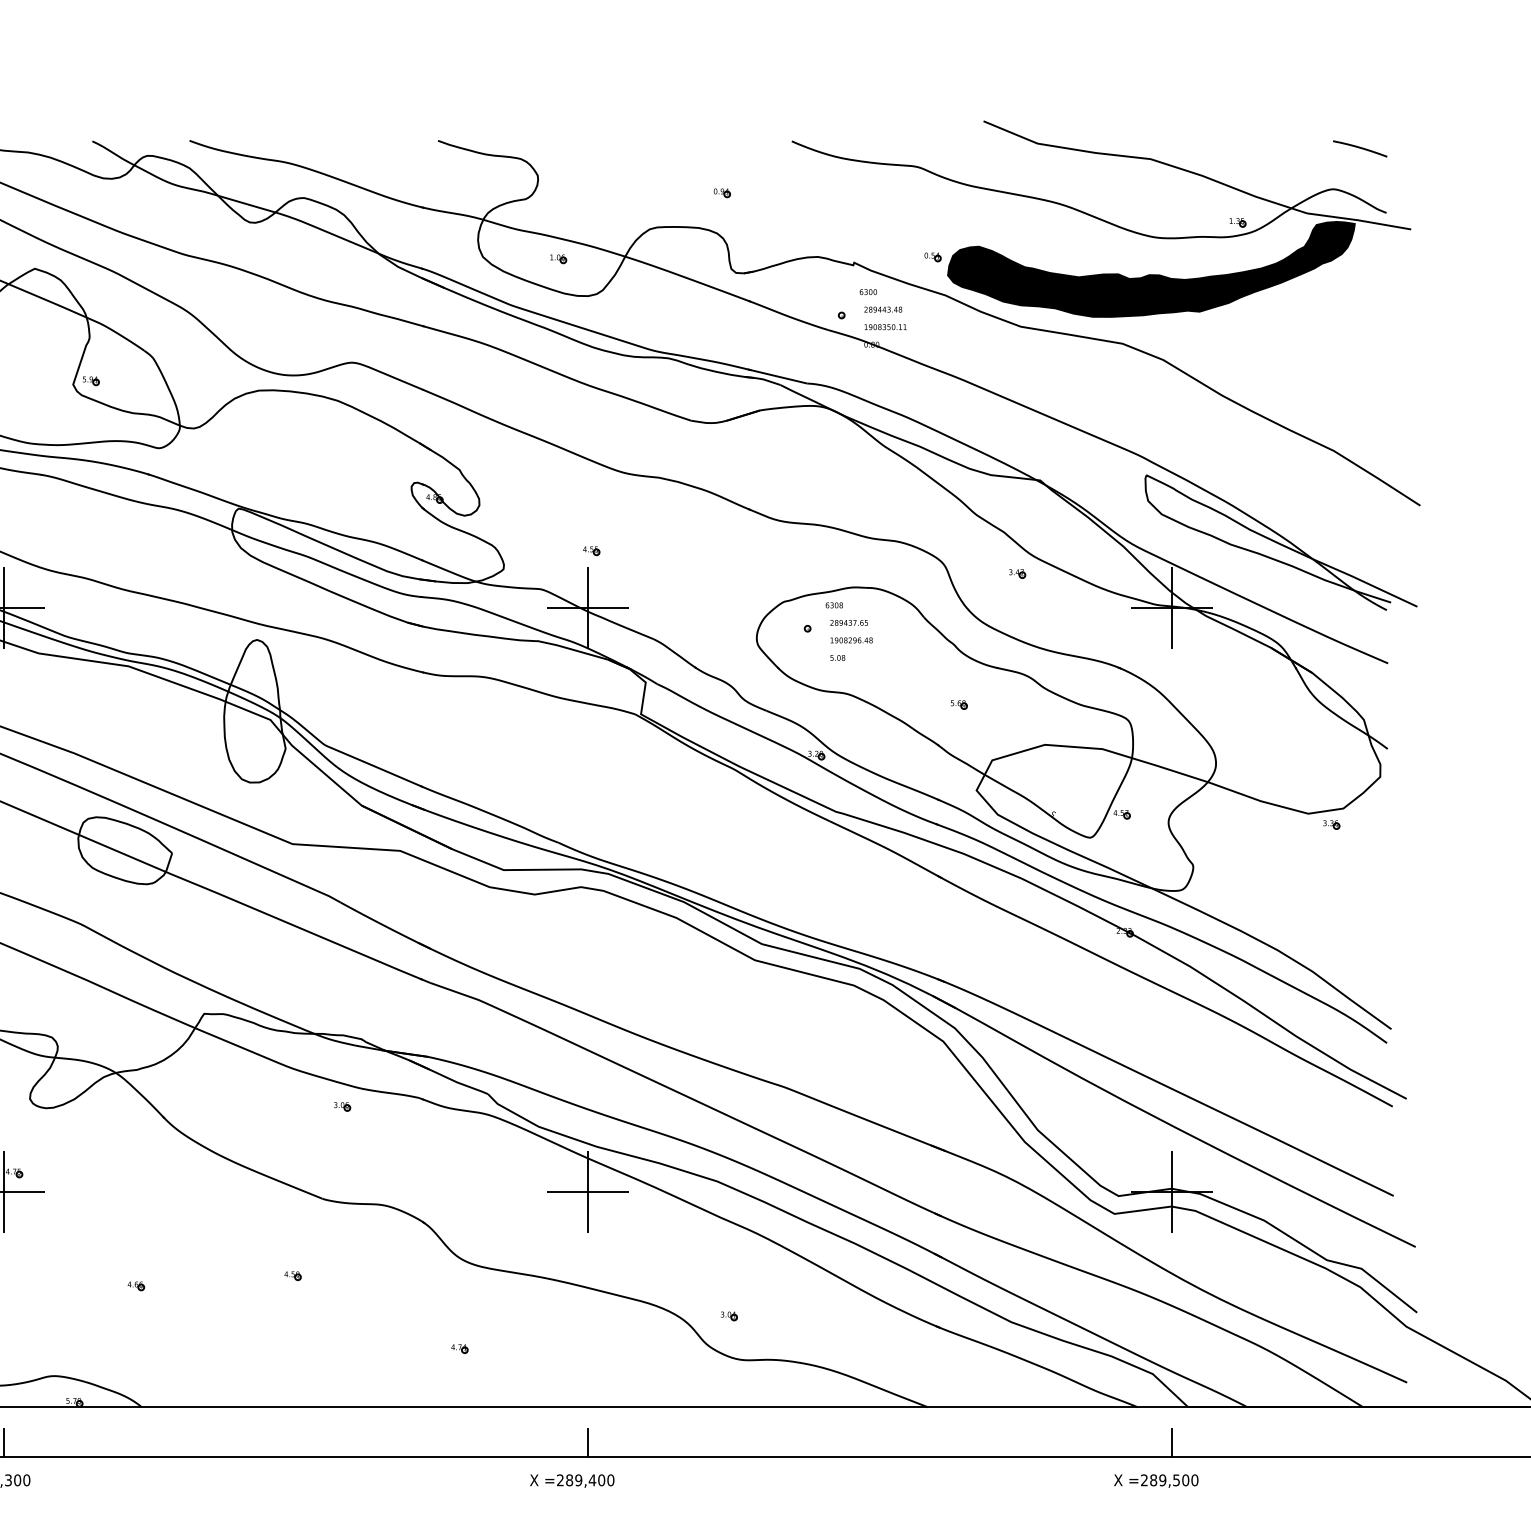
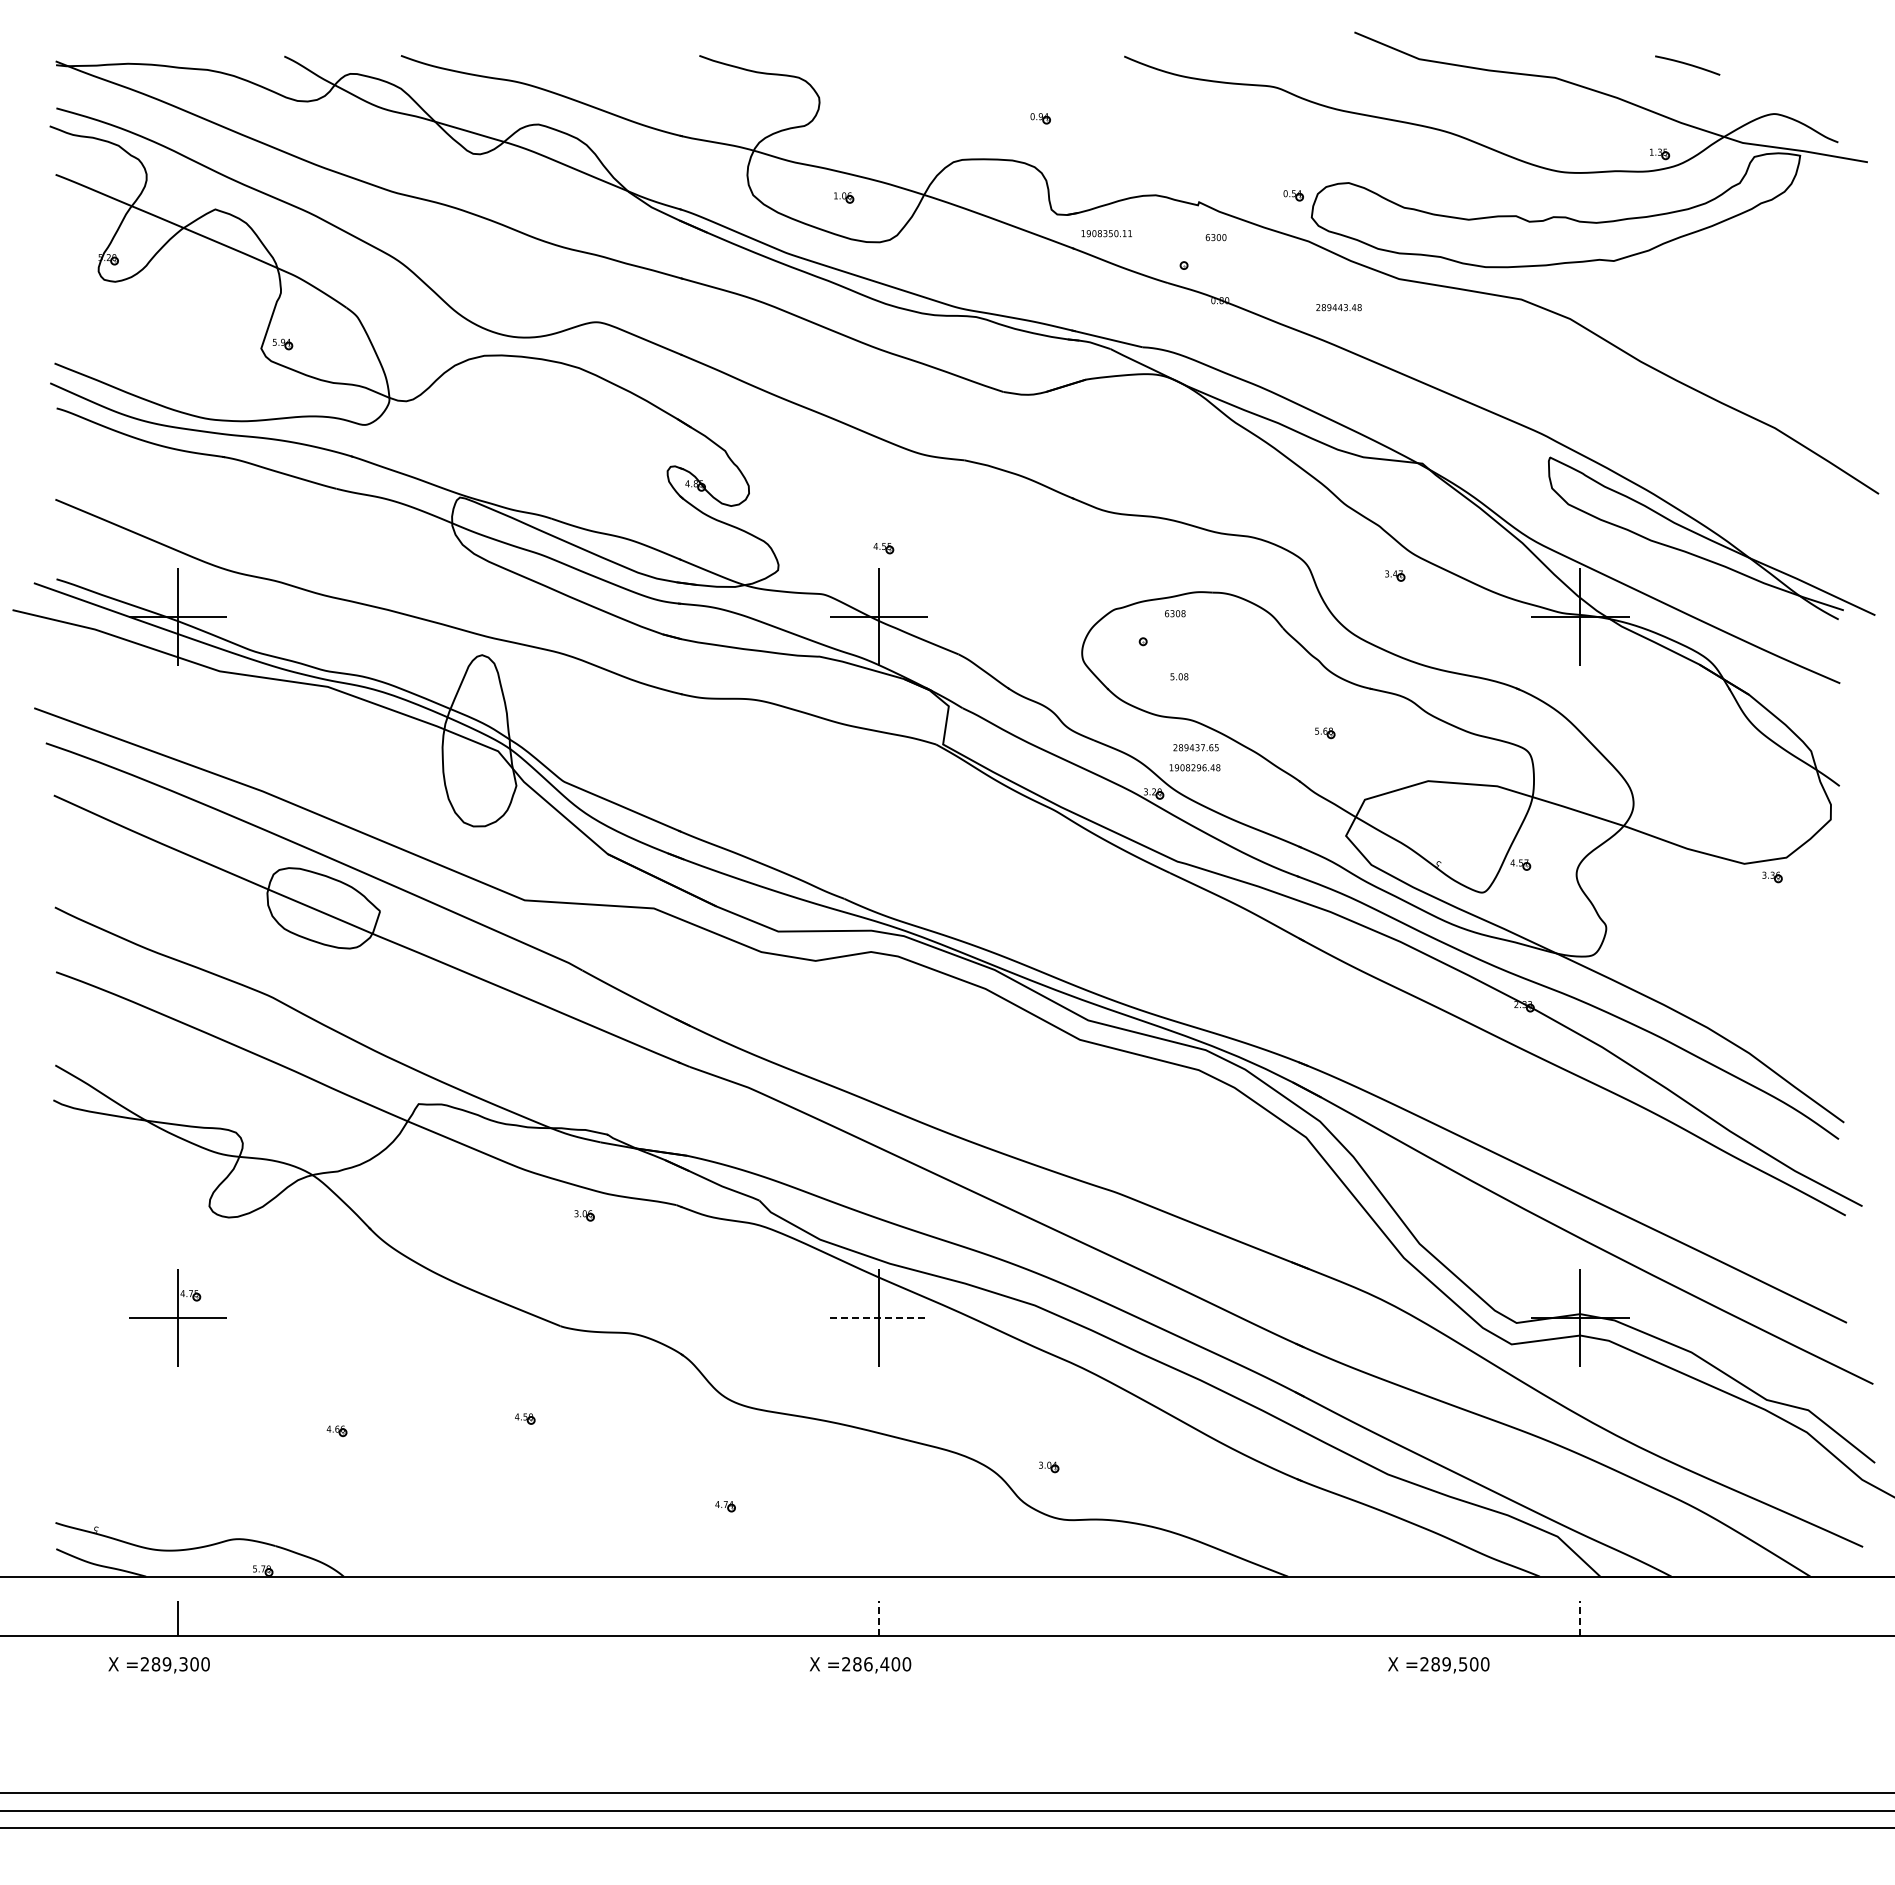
curve: (1360, 148) -> (1687, 65), moved
fill: (1151, 269) -> (1555, 210), removed
text: (882, 309) -> (1338, 307), moved
text: (885, 327) -> (1106, 233), moved
text: (848, 622) -> (1195, 747), moved
text: (852, 640) -> (1195, 767), moved
line: (588, 1192) -> (879, 1318), solid -> dashed
line: (588, 1442) -> (879, 1618), solid -> dashed
line: (1171, 1442) -> (1580, 1618), solid -> dashed
text: (578, 1480) -> (868, 1664), =289,400 -> =286,400
text: (1156, 1481) -> (1438, 1665), moved

